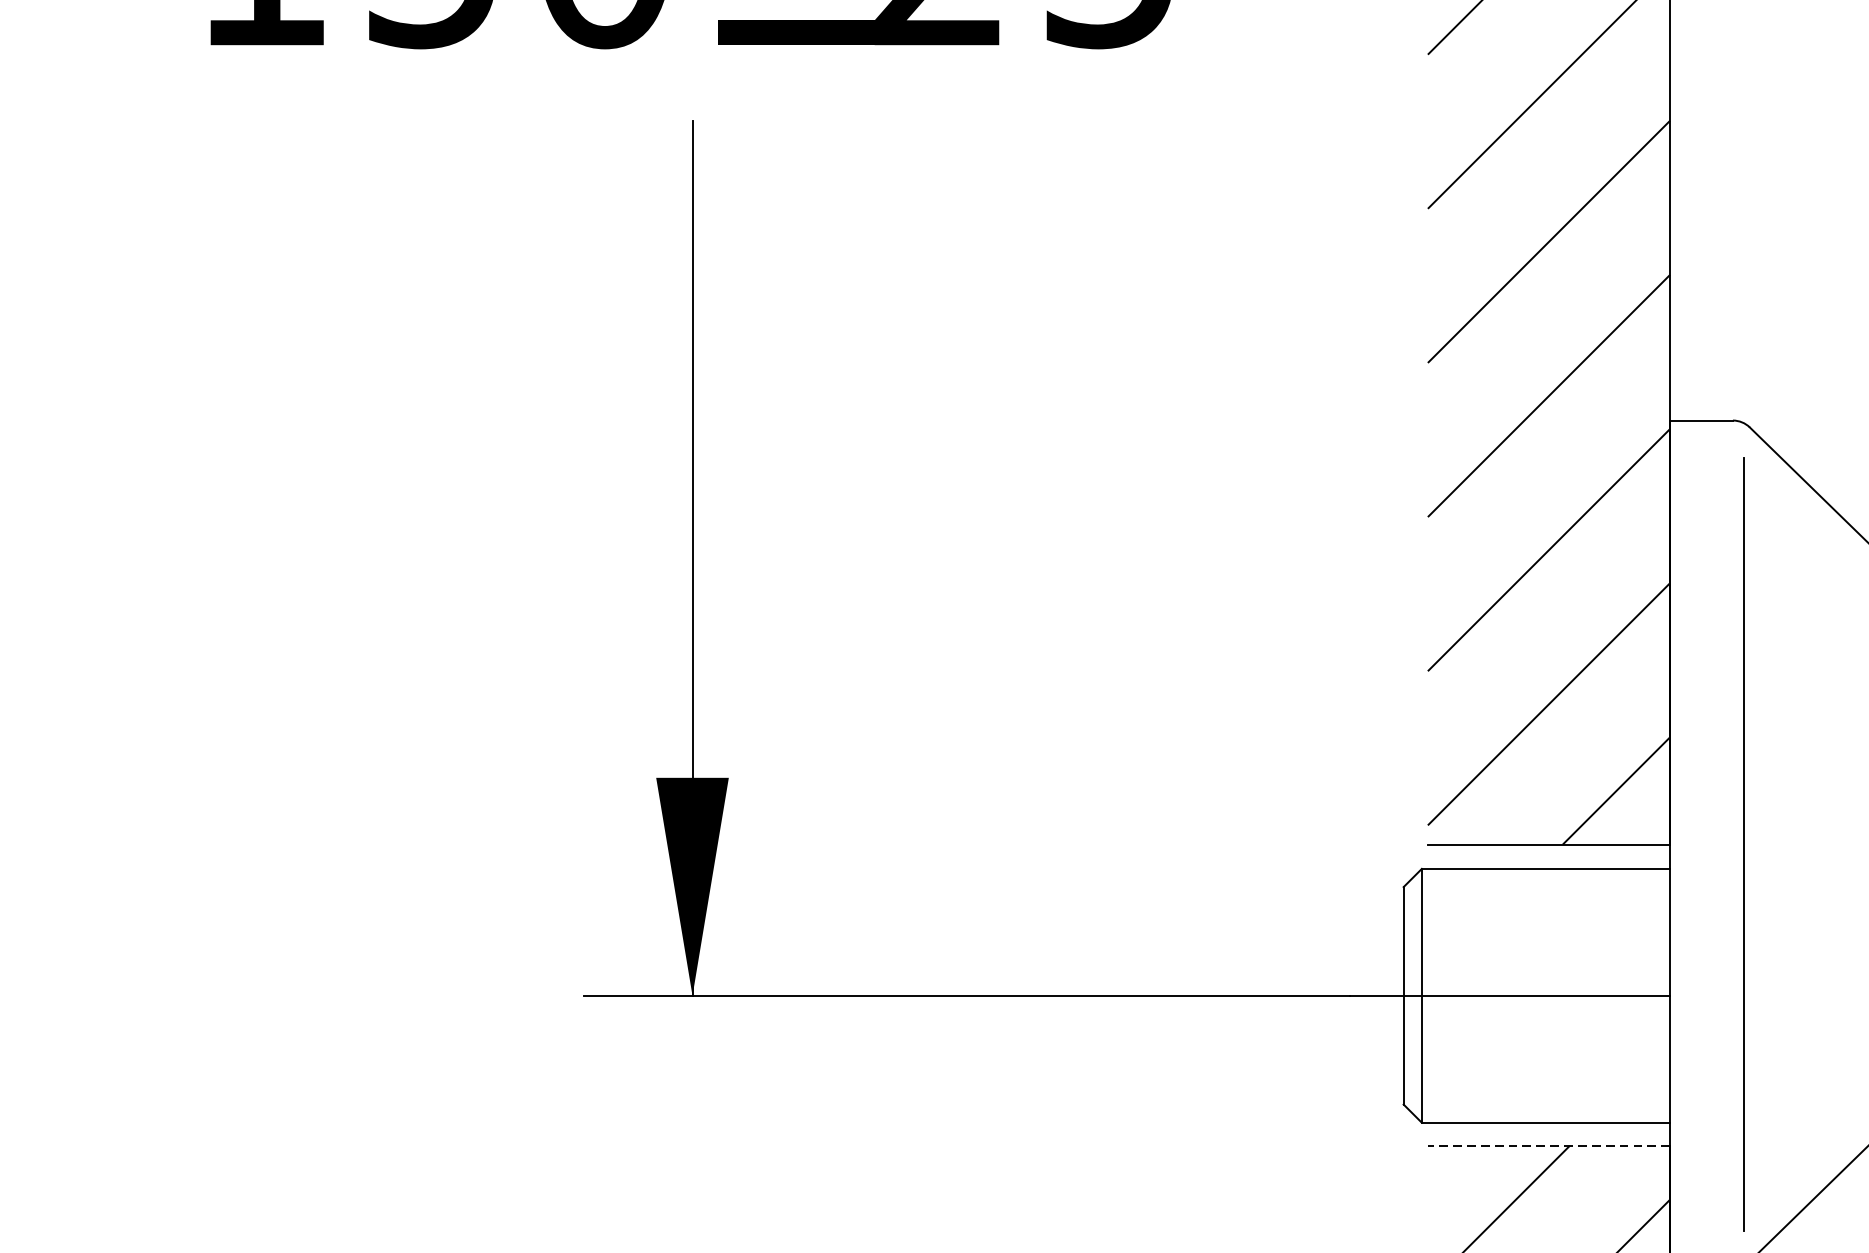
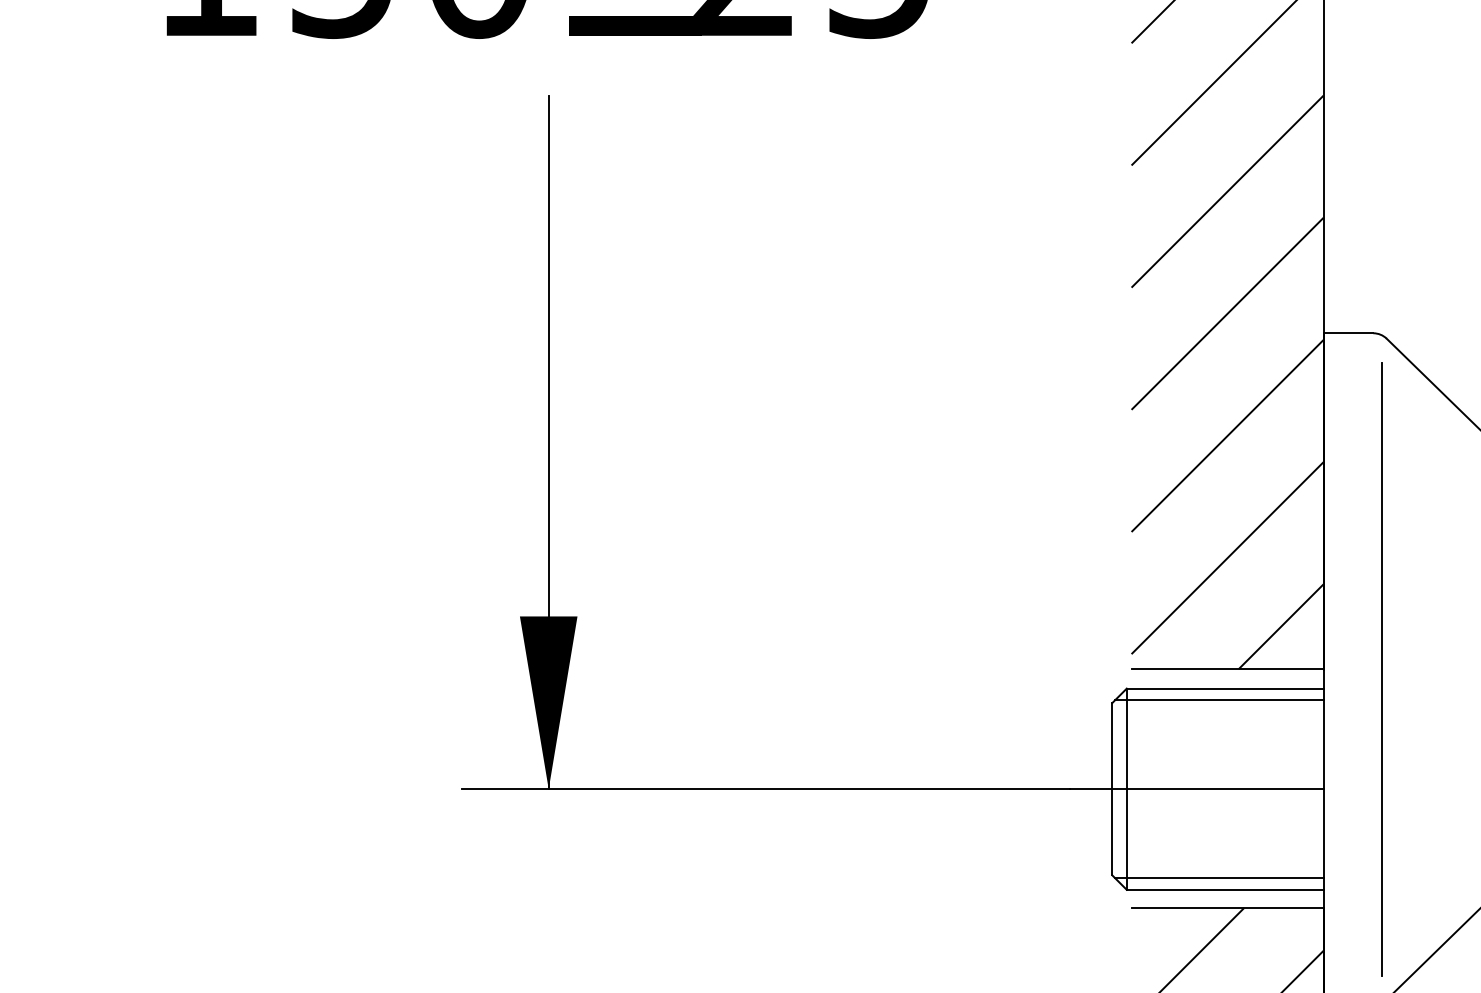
line: (1538, 882) -> (1219, 699), added
line: (1538, 1108) -> (1219, 878), added
line: (1548, 1146) -> (1227, 908), dashed -> solid

